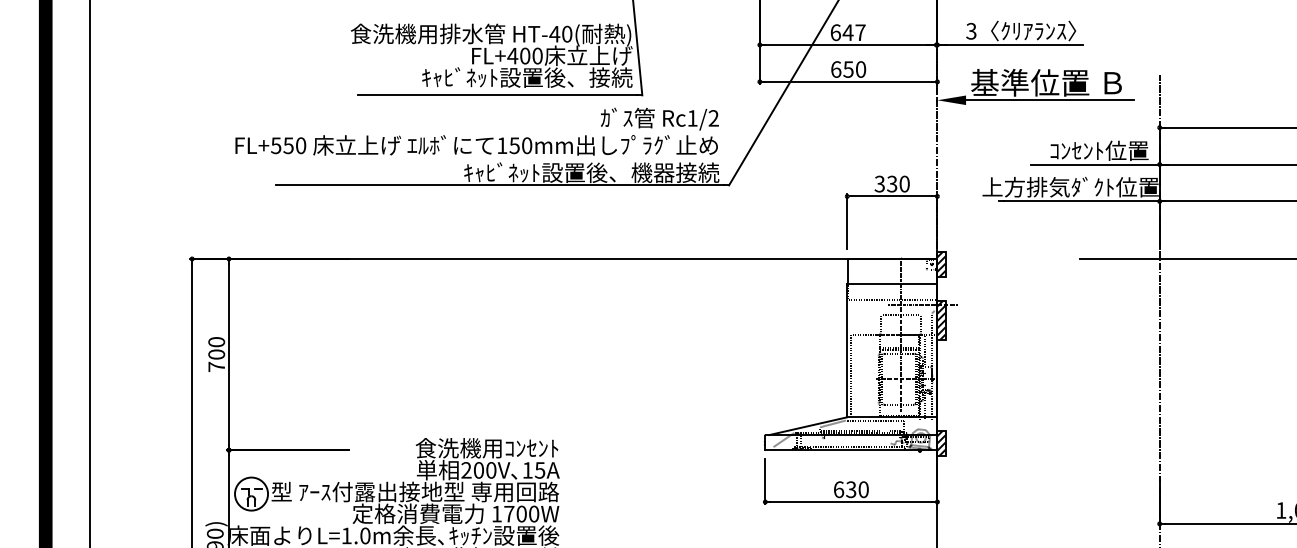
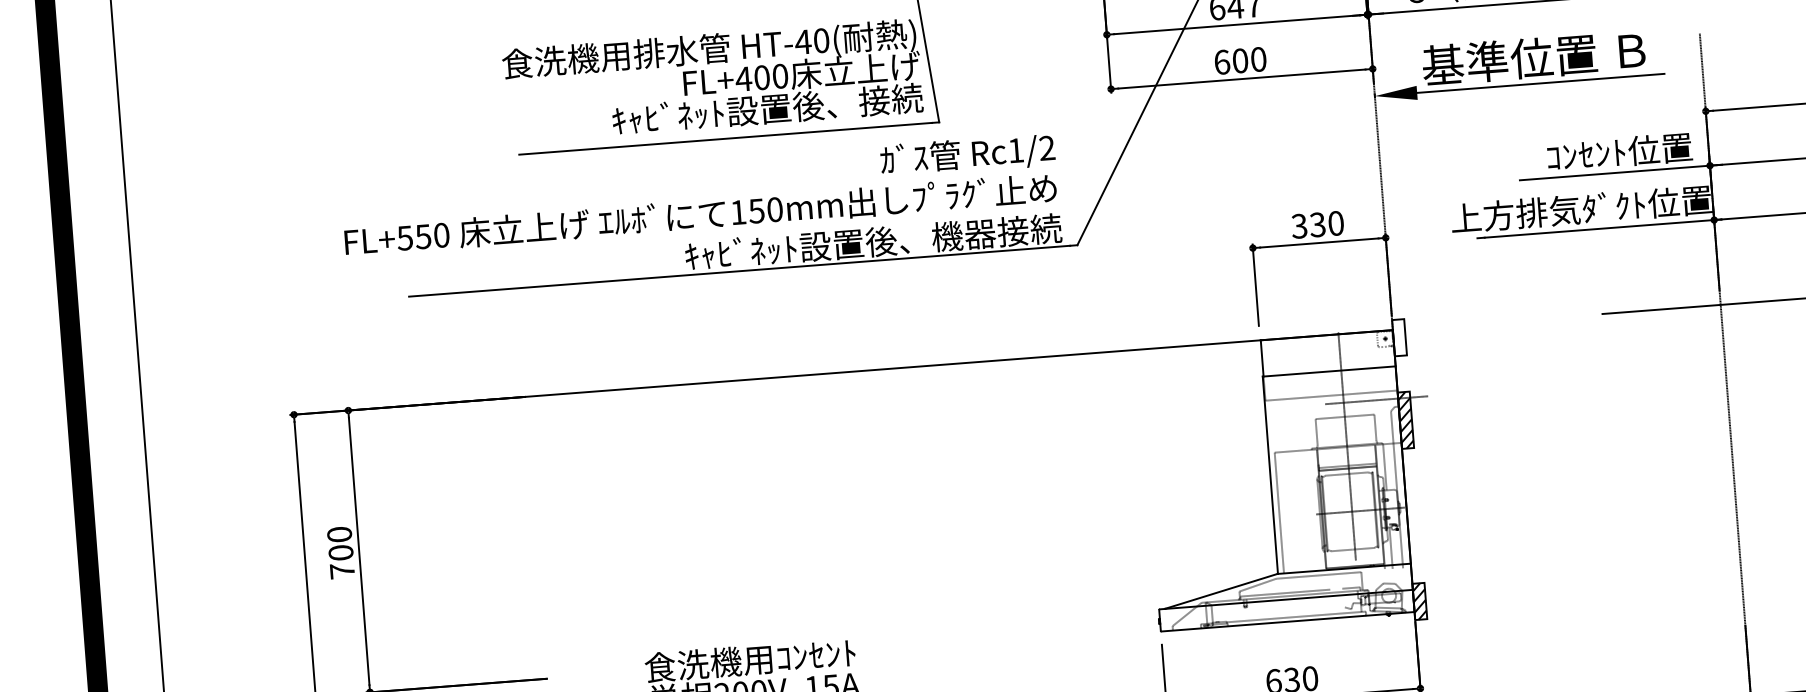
text: (848, 69) -> (1240, 60), 650 -> 600
hatch: (941, 264) -> (1399, 337), removed

